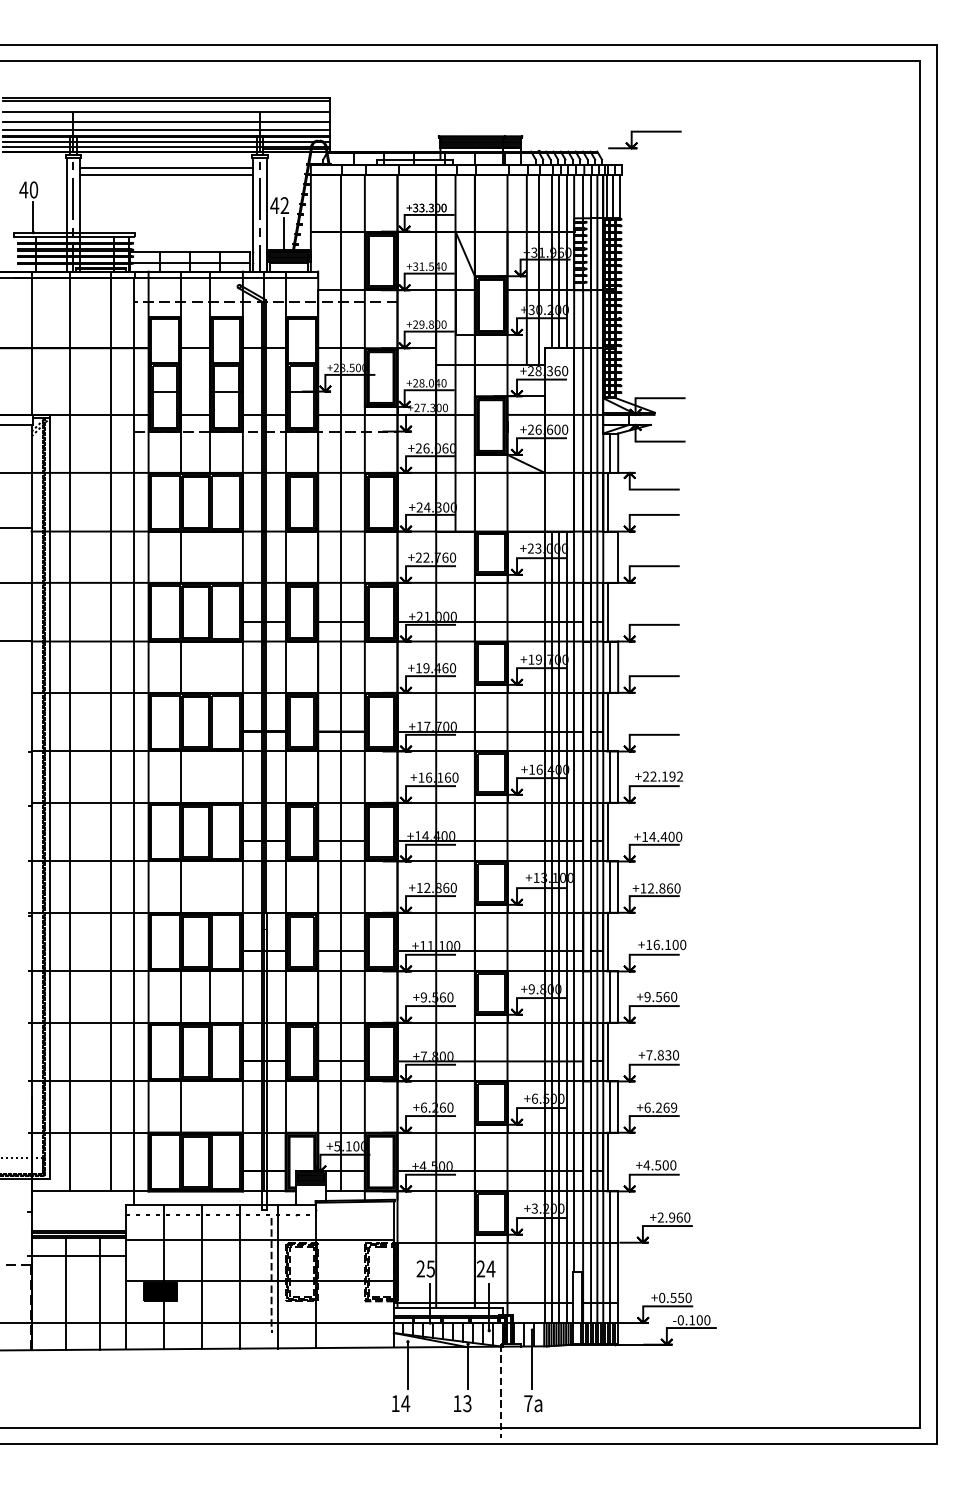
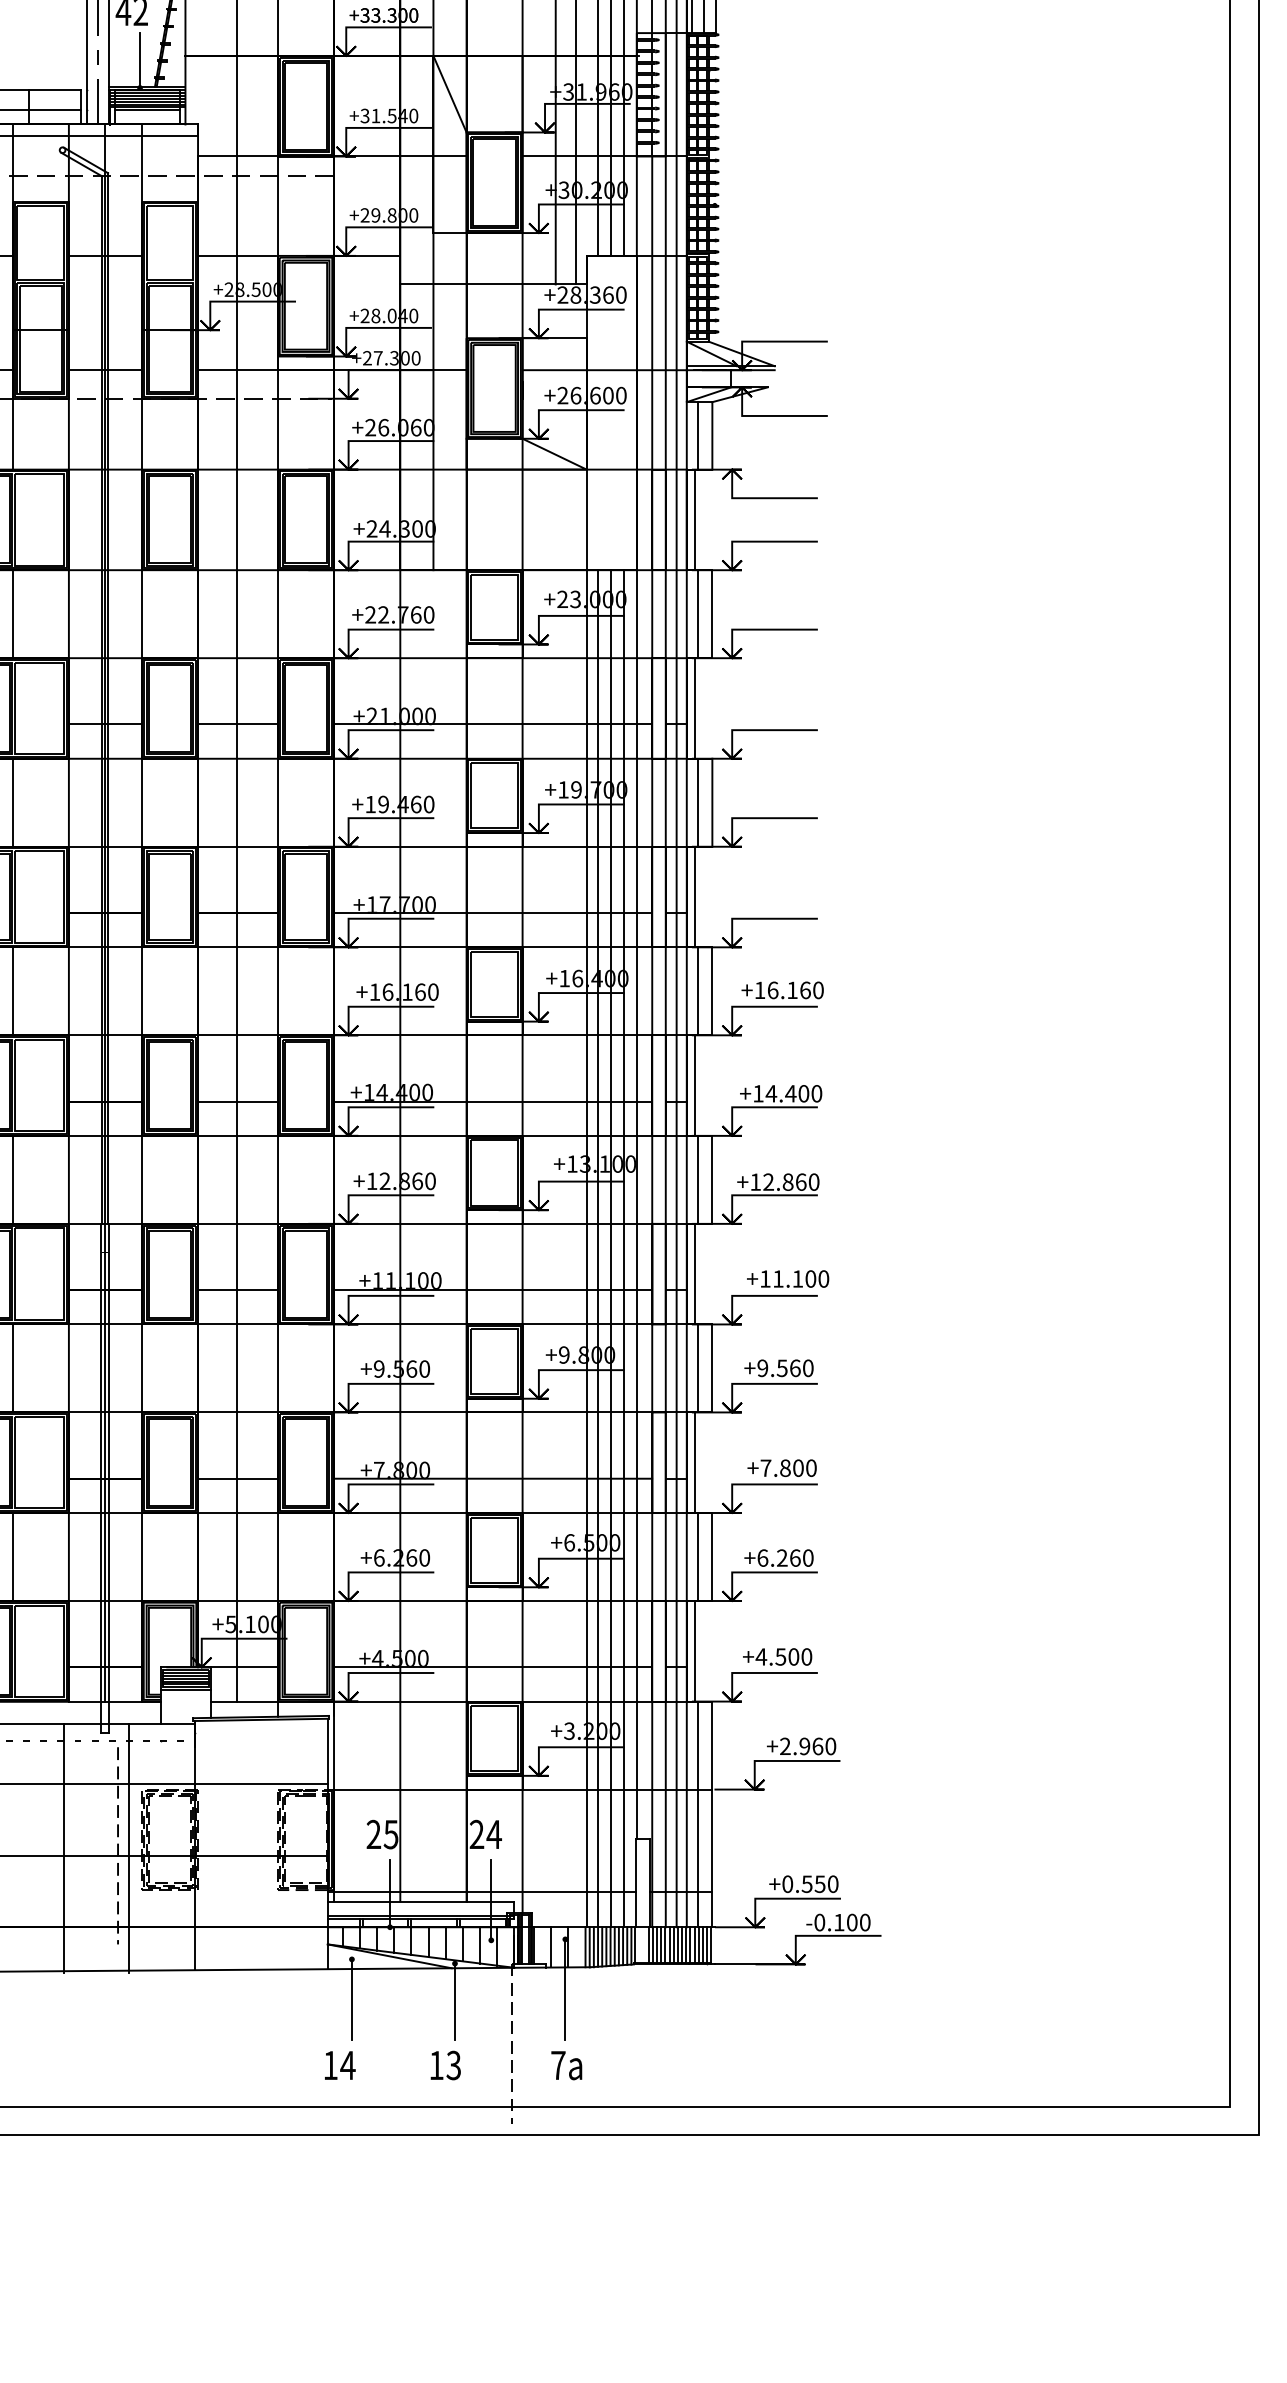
line: (210, 556) -> (13, 612), added
line: (609, 556) -> (697, 612), added
line: (210, 666) -> (13, 801), added
line: (210, 776) -> (13, 990), added
text: (663, 776) -> (790, 990), +22.192 -> +16.160
line: (210, 886) -> (13, 1178), added
text: (656, 944) -> (778, 1278), +16.100 -> +11.100
text: (668, 1055) -> (798, 1468), +7.830 -> +7.800
line: (210, 1106) -> (13, 1556), added
text: (674, 1107) -> (808, 1557), +6.269 -> +6.260

